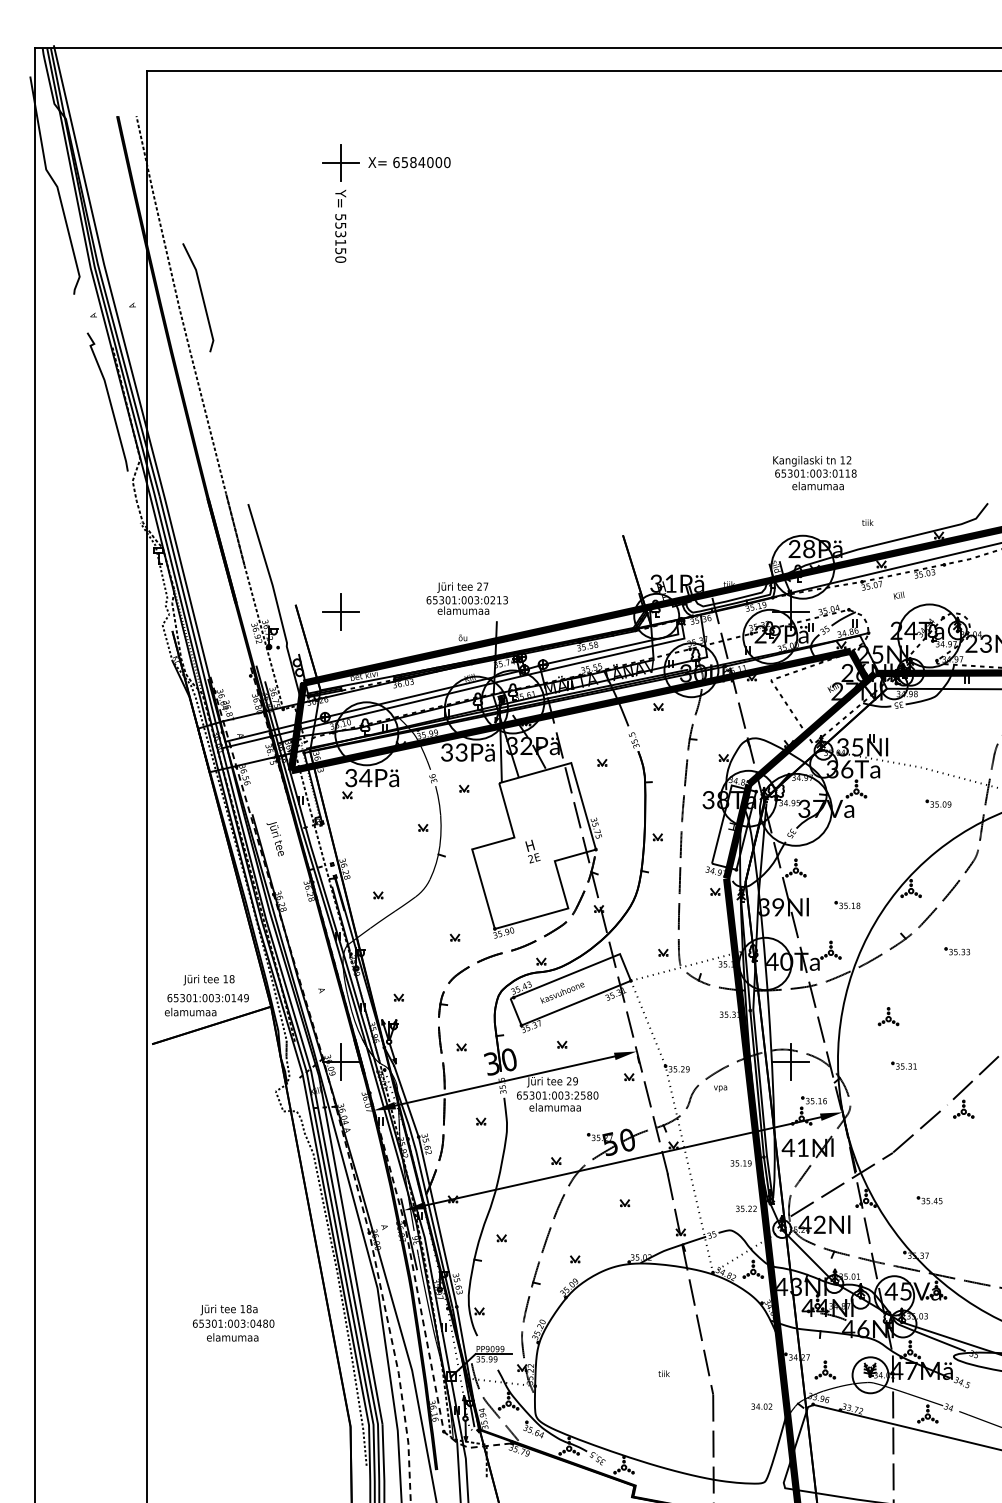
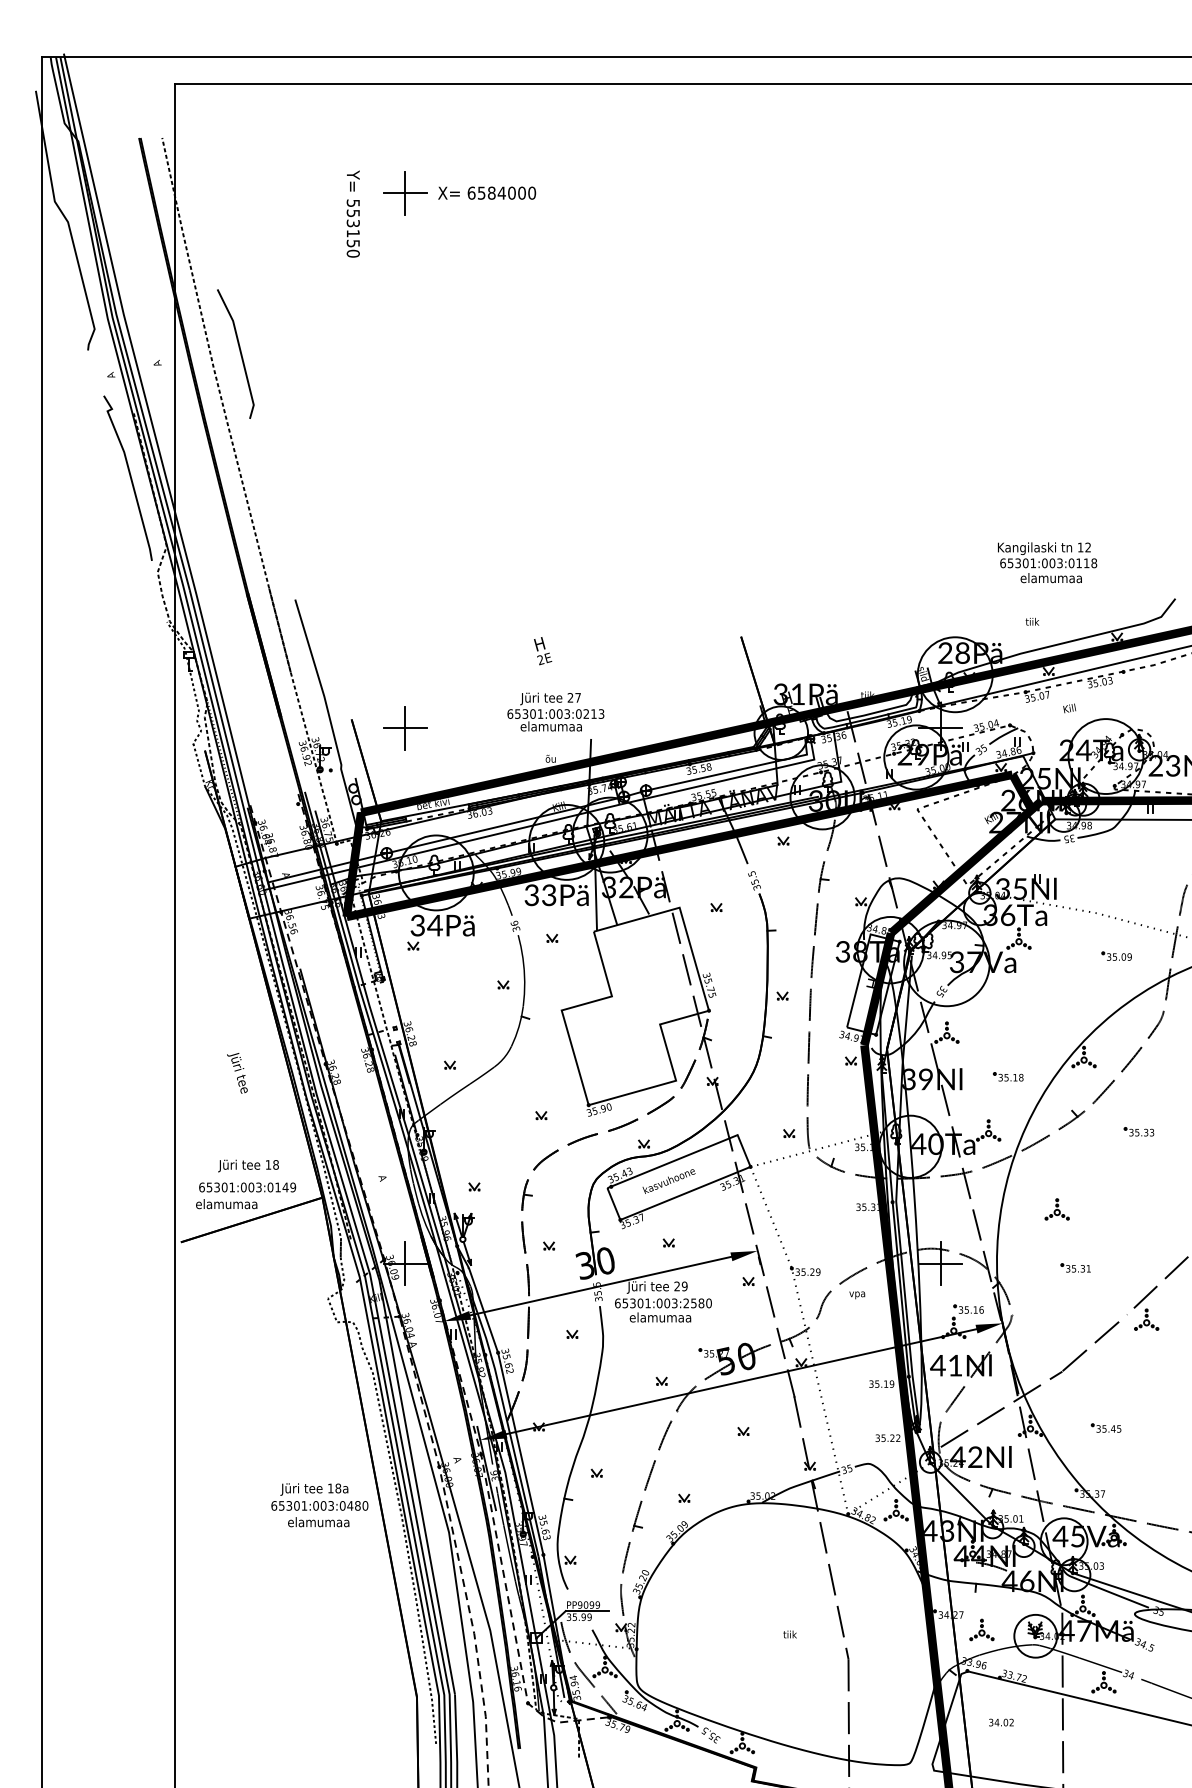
text: (340, 225) -> (352, 213), moved
text: (814, 472) -> (1047, 562), moved
text: (275, 839) -> (237, 1073), moved
text: (533, 851) -> (543, 651), moved
text: (233, 1323) -> (319, 1505), moved
text: (761, 1406) -> (1001, 1722), moved

